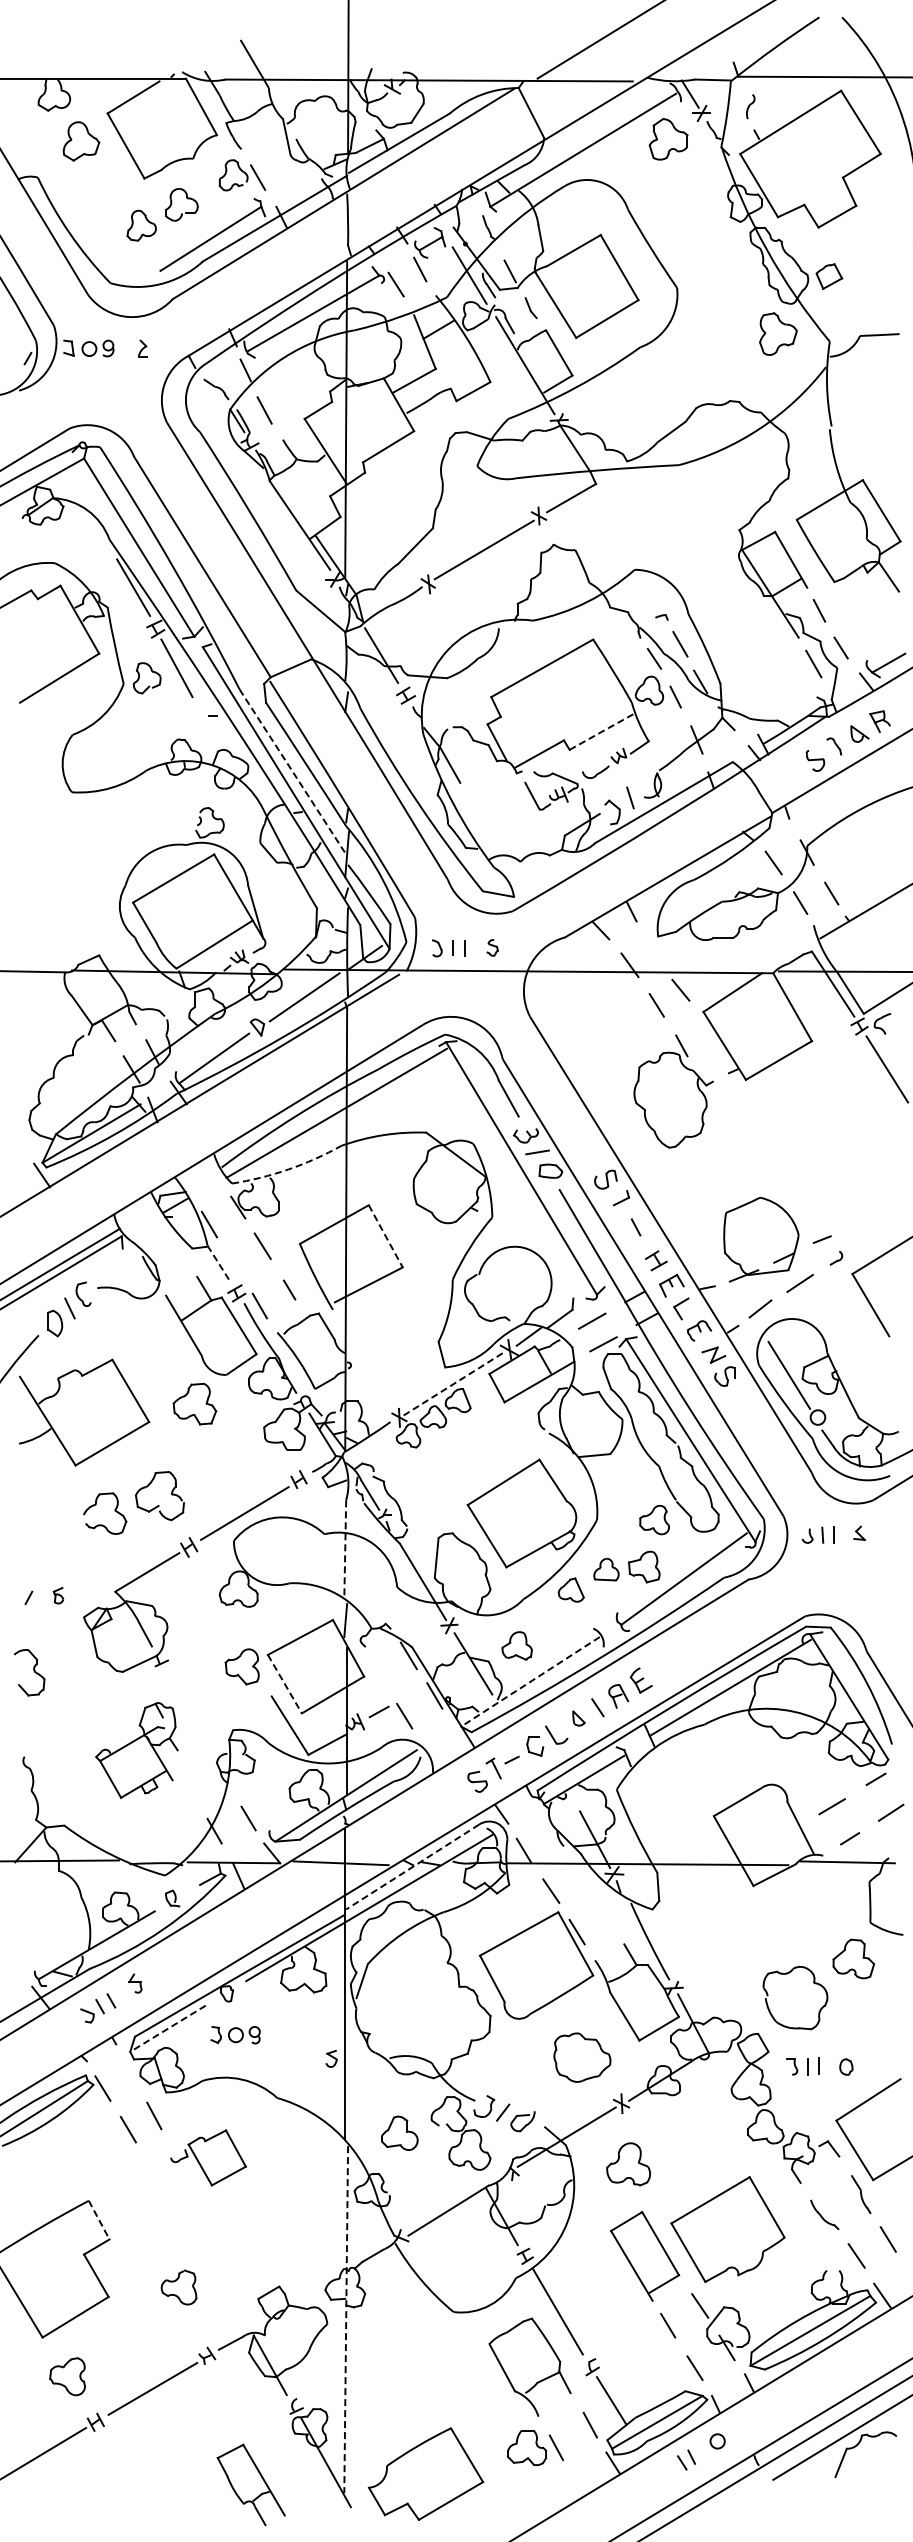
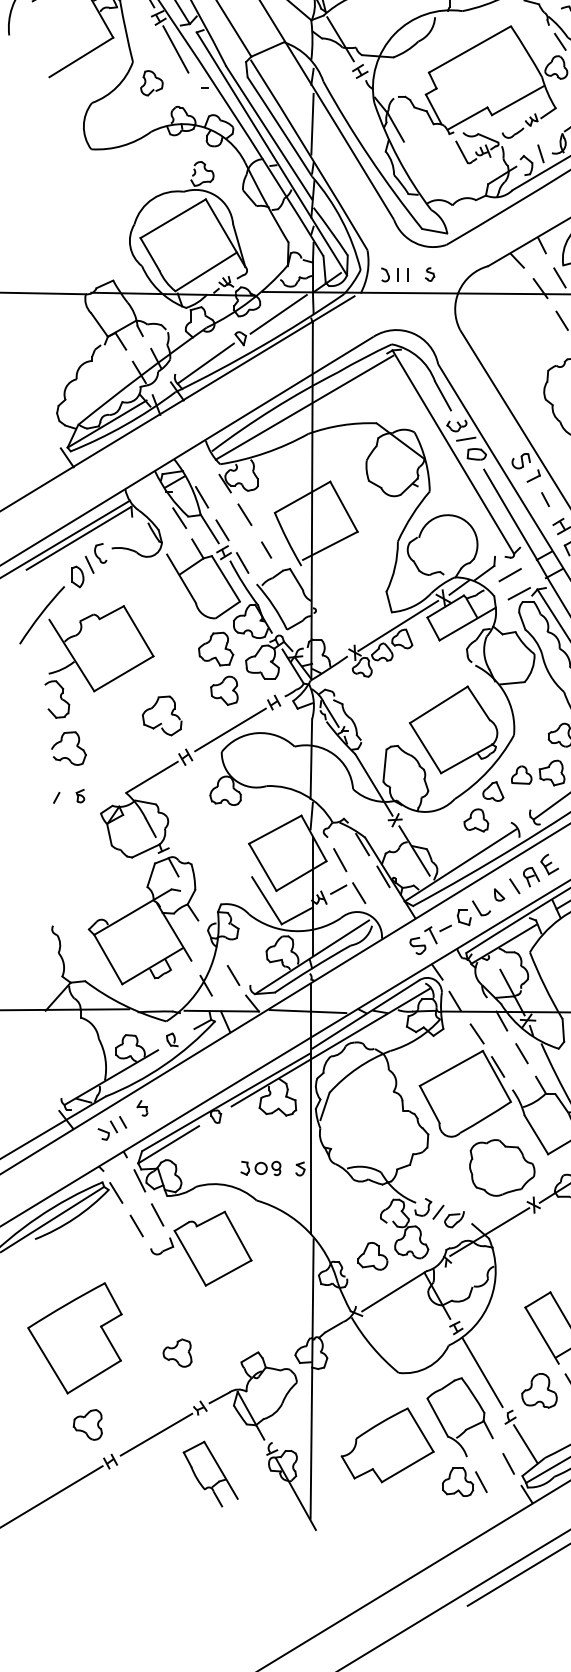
part: (147, 678) -> (152, 83), moved
line: (601, 731) -> (517, 100), dashed -> solid
line: (346, 760) -> (312, 123), added
line: (293, 772) -> (269, 133), dashed -> solid
line: (653, 951) -> (559, 277), added
arc: (288, 1169) -> (265, 452), dashed -> solid
line: (386, 1236) -> (344, 506), dashed -> solid
line: (181, 1250) -> (179, 518), added
line: (219, 1264) -> (210, 529), dashed -> solid
line: (234, 1265) -> (222, 530), added
line: (452, 1384) -> (397, 626), dashed -> solid
part: (194, 1403) -> (215, 648), moved
part: (114, 1511) -> (76, 746), moved
line: (345, 1549) -> (311, 758), dashed -> solid
part: (516, 1645) -> (475, 820), moved
part: (241, 1666) -> (223, 690), moved
part: (29, 1672) -> (57, 699), moved
line: (380, 1674) -> (339, 859), added
line: (530, 1681) -> (460, 865), dashed -> solid
line: (284, 1684) -> (262, 867), dashed -> solid
part: (136, 1750) -> (143, 920), size x1.67
line: (412, 1867) -> (365, 1014), dashed -> solid
line: (581, 1874) -> (501, 1020), added
line: (606, 1915) -> (521, 1053), added
line: (167, 2029) -> (168, 1145), dashed -> solid
part: (235, 2035) -> (260, 1168), moved
part: (582, 2057) -> (502, 1167), size x1.43
line: (131, 2073) -> (139, 1180), added
part: (399, 2132) -> (372, 1255), moved
part: (208, 2157) -> (201, 1248), size x1.67
part: (628, 2164) -> (539, 1390), moved
line: (99, 2220) -> (113, 1299), dashed -> solid
line: (346, 2320) -> (312, 1379), dashed -> solid
part: (425, 2473) -> (387, 1444), moved
part: (250, 2484) -> (210, 1473), moved

